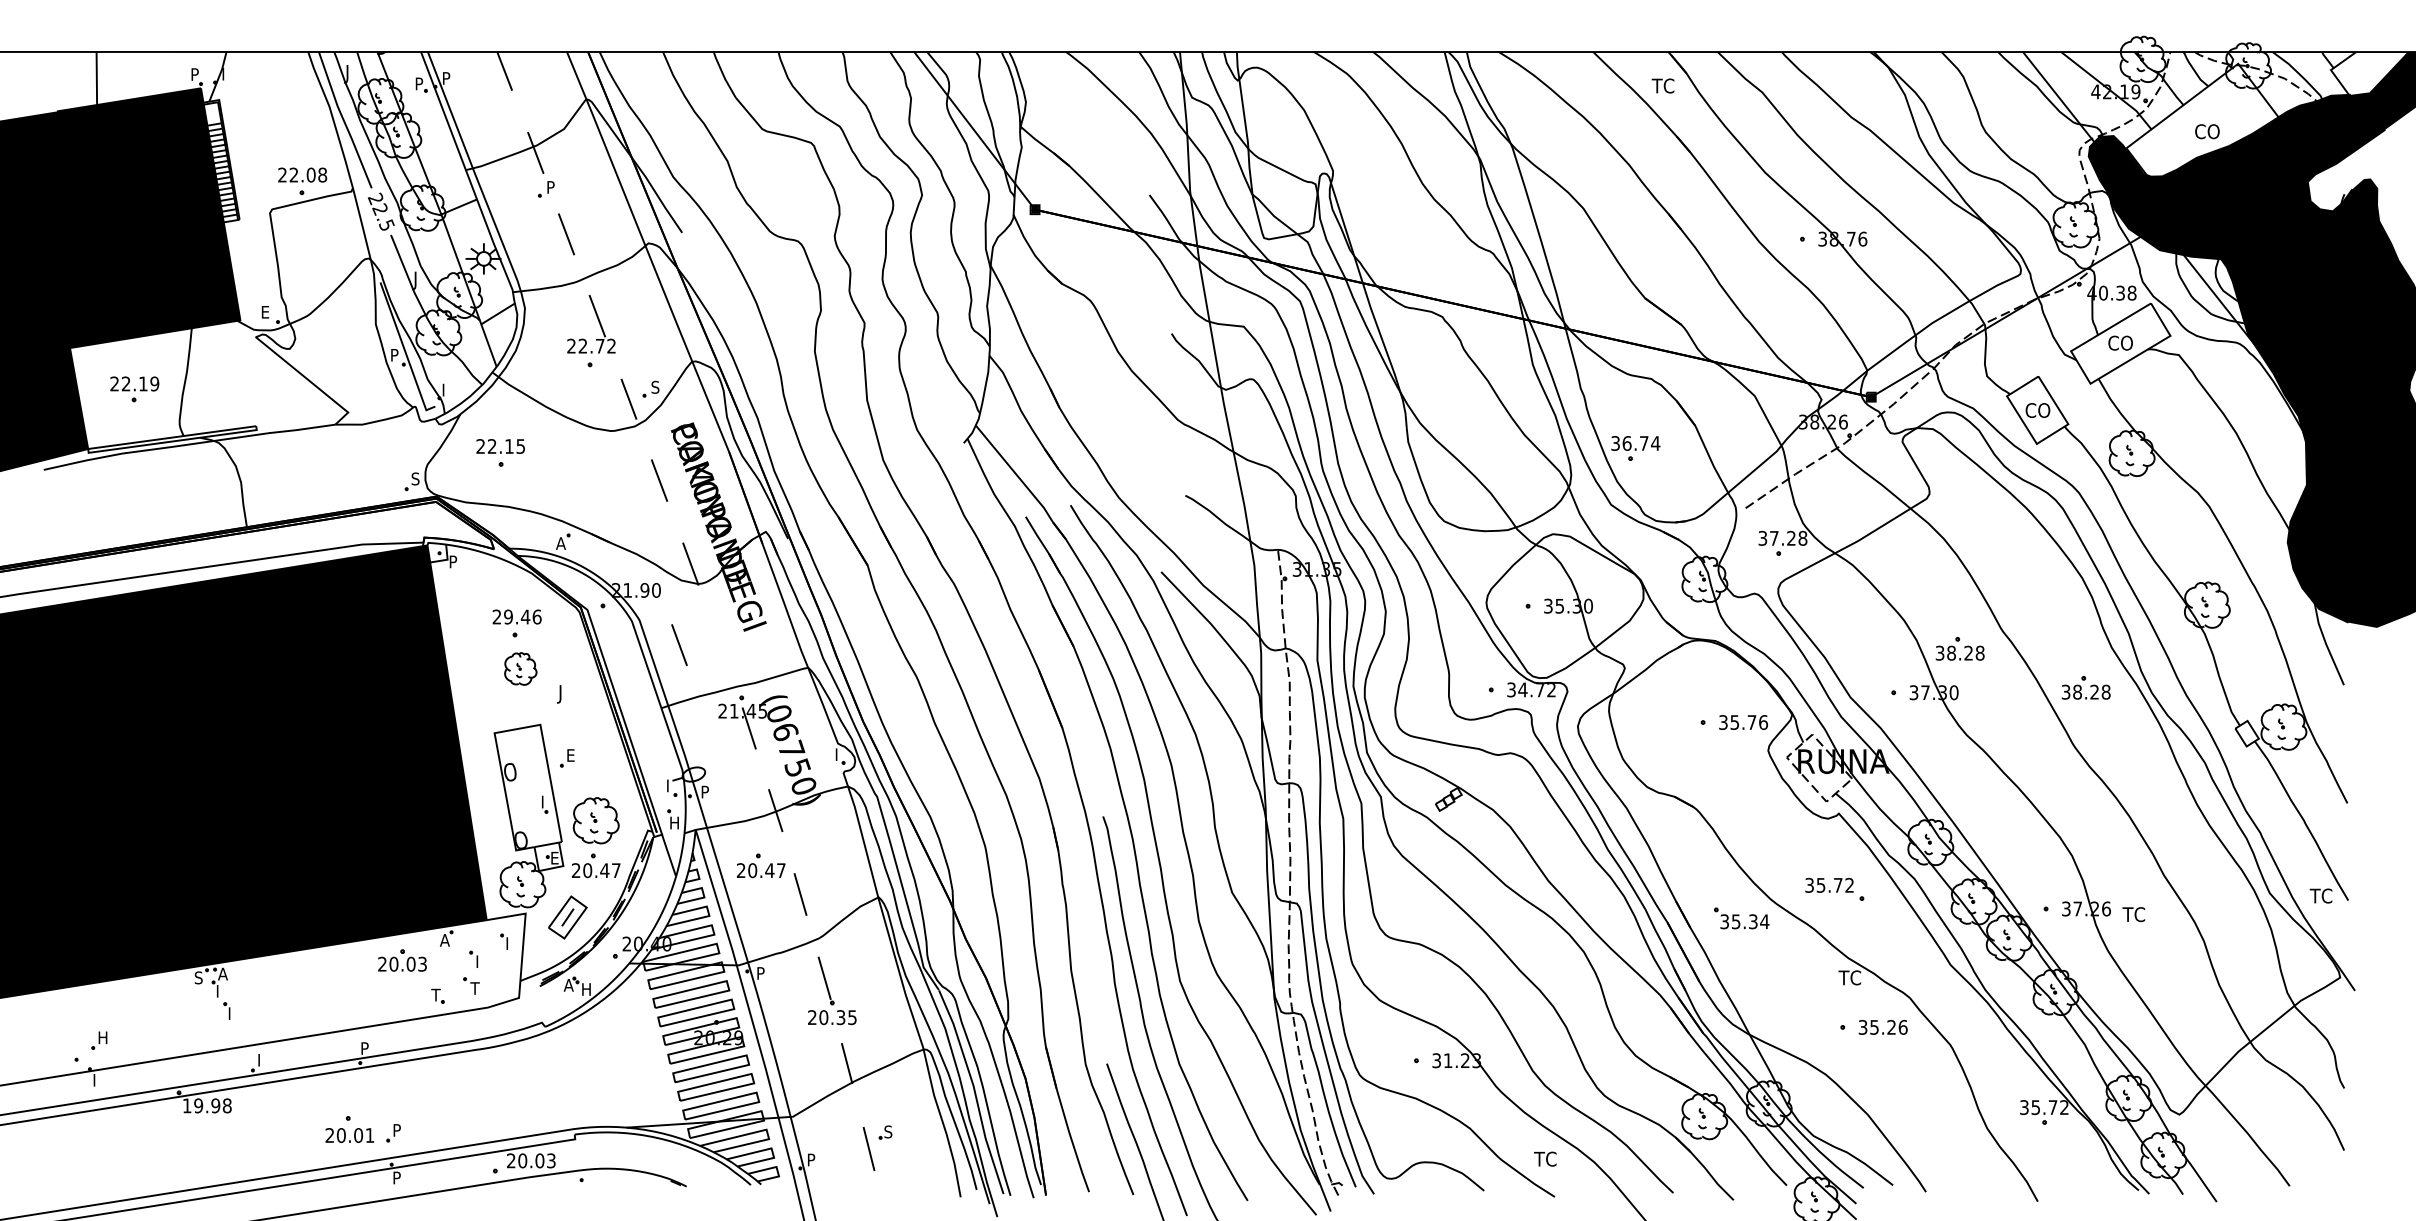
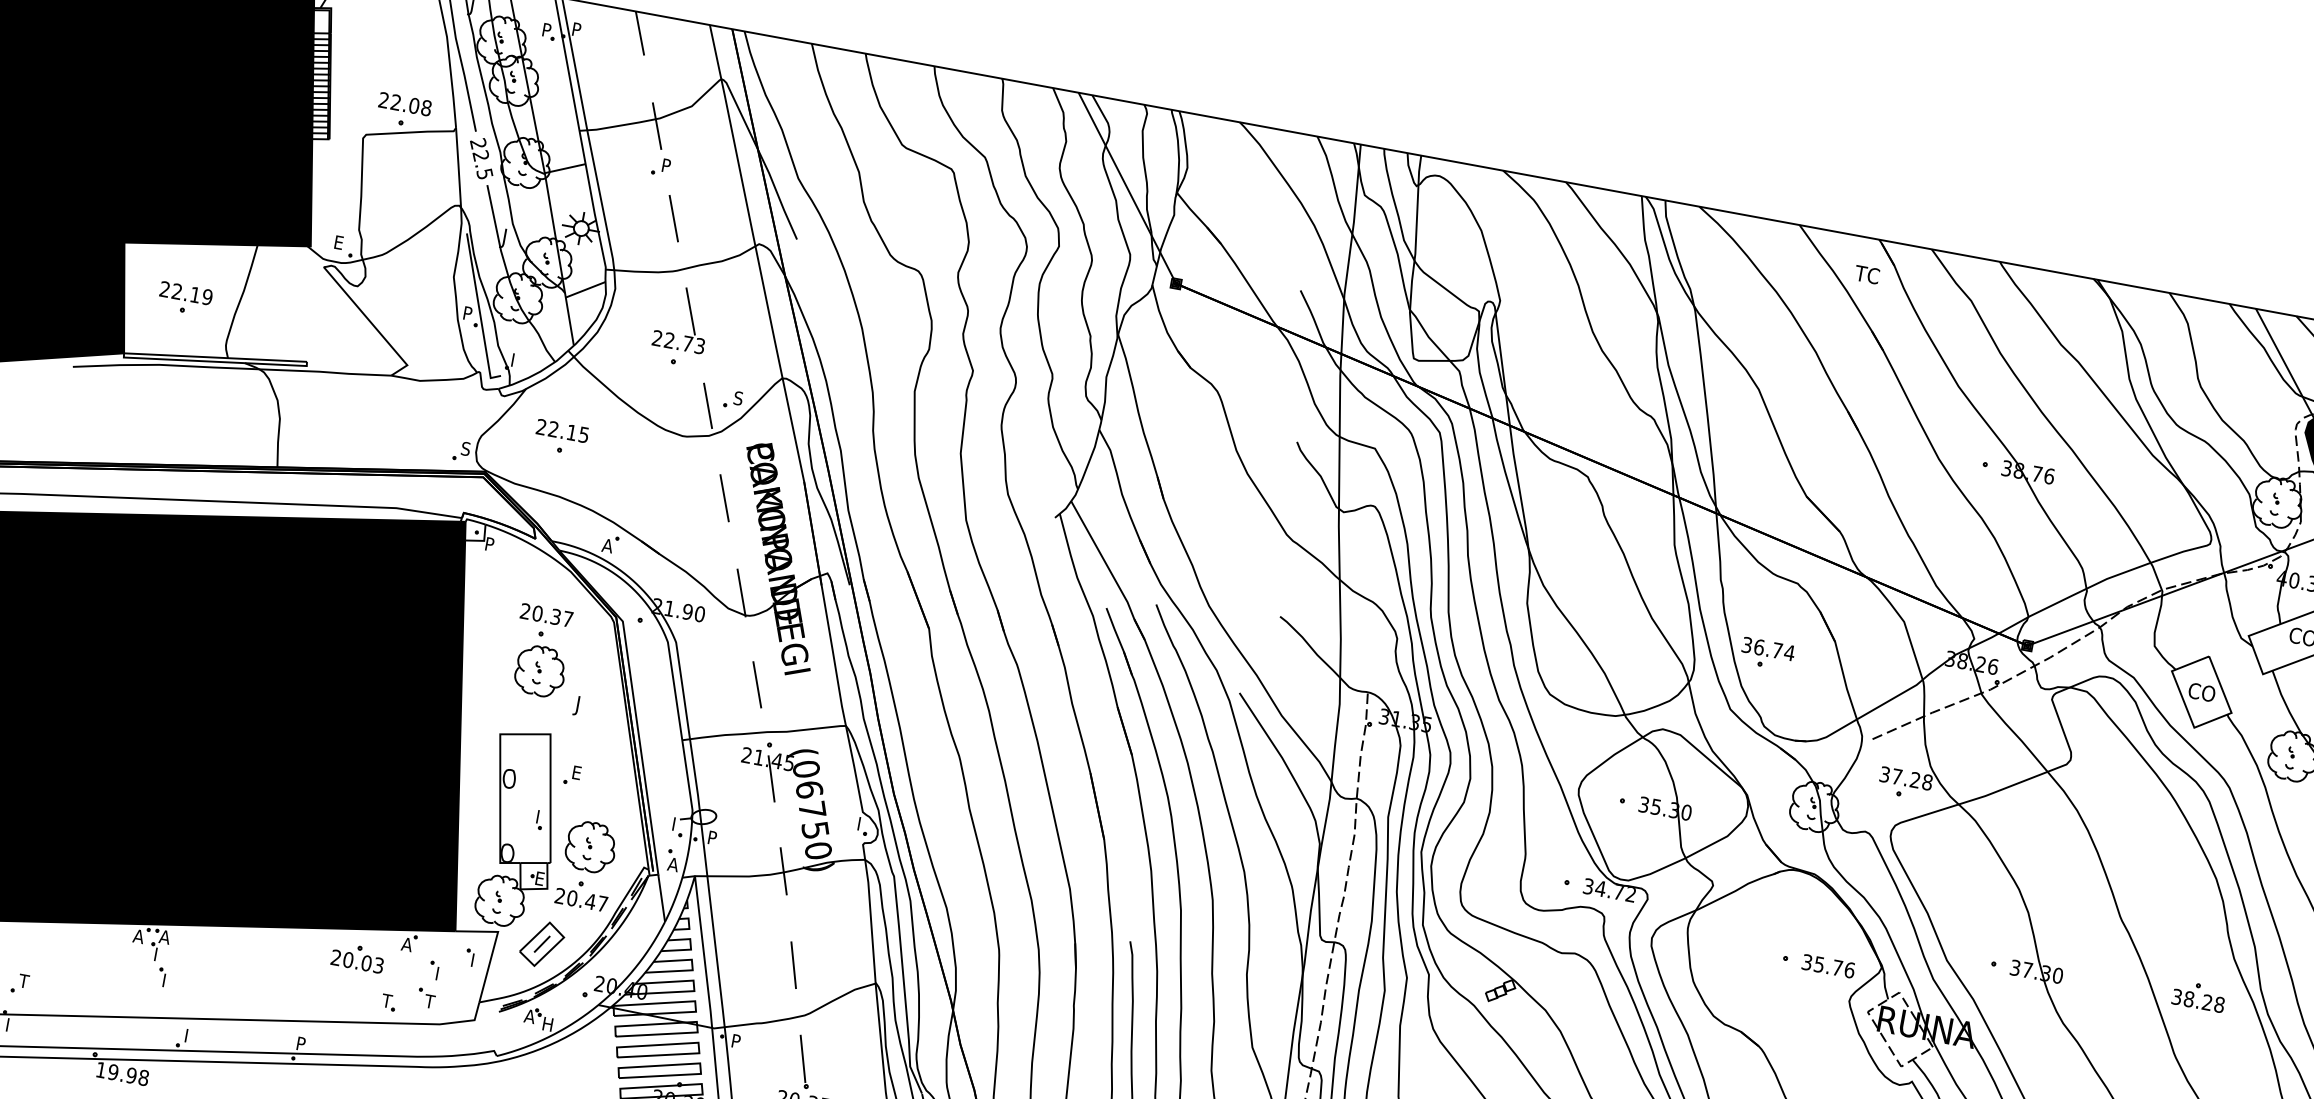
text: (611, 346) -> (699, 346), 22.72 -> 22.73
text: (522, 616) -> (552, 615), 29.46 -> 20.37
line: (679, 644) -> (757, 684), moved
part: (1959, 648) -> (2072, 929), removed
part: (520, 668) -> (540, 670), size x1.43
text: (673, 822) -> (672, 863), H -> A
part: (761, 865) -> (757, 926), removed
text: (198, 977) -> (138, 936), S -> A
text: (102, 1037) -> (24, 981), H -> T

